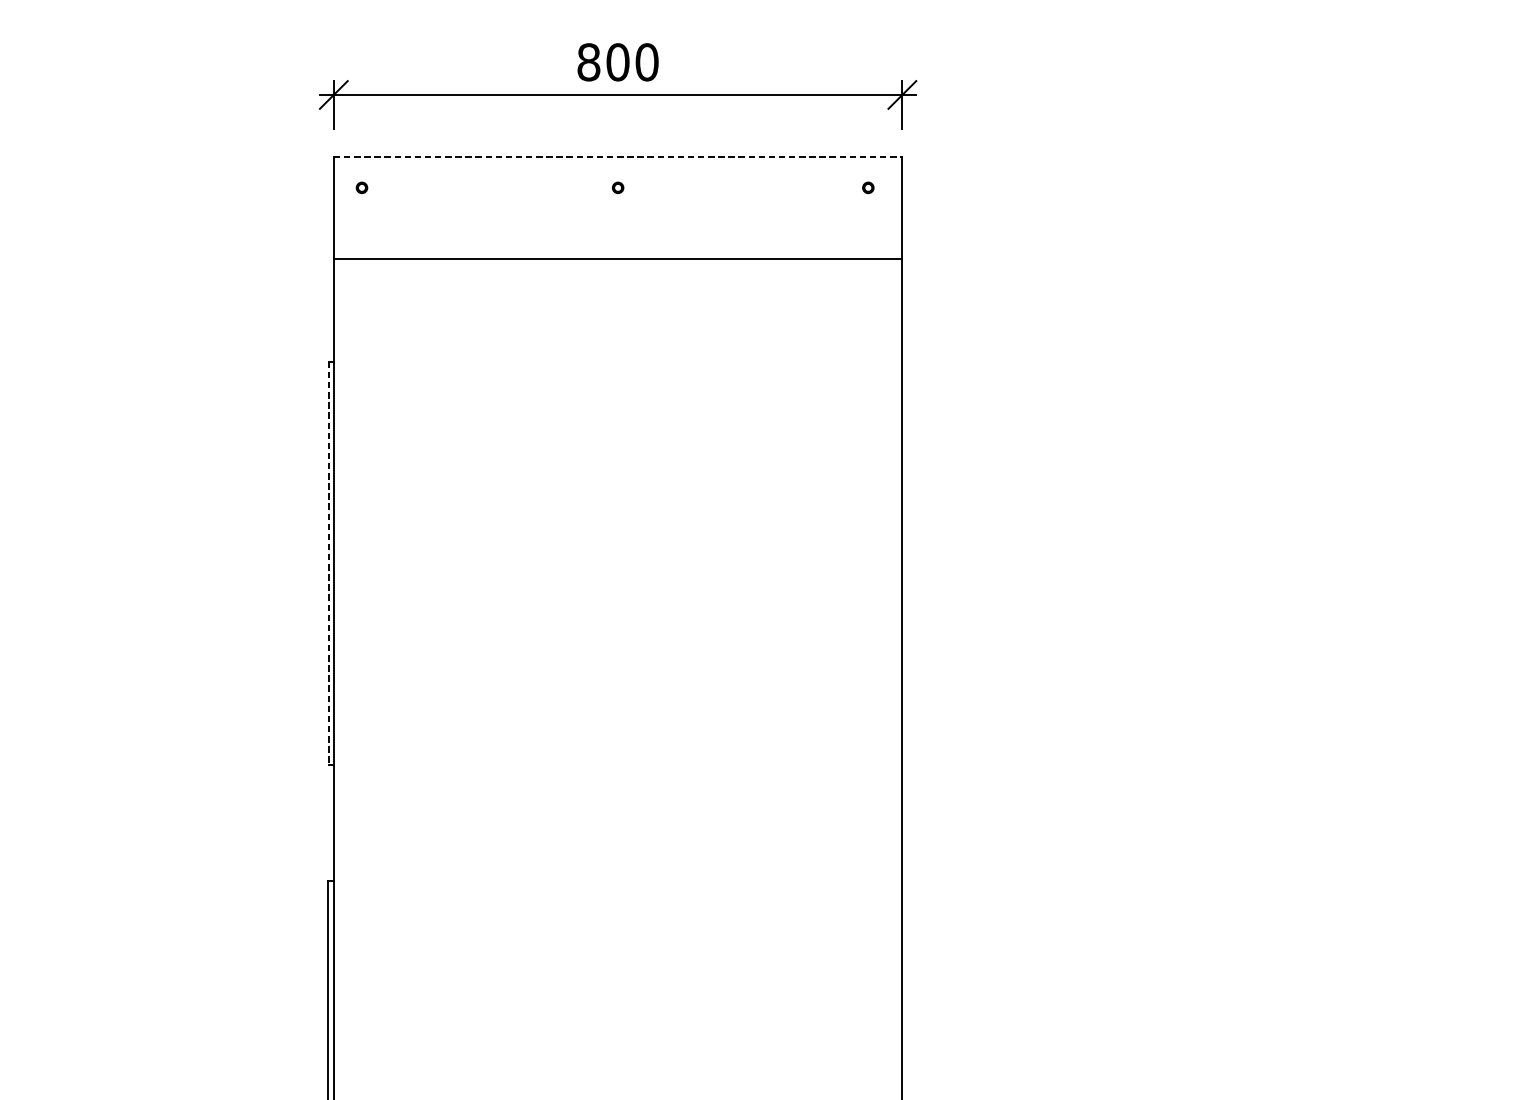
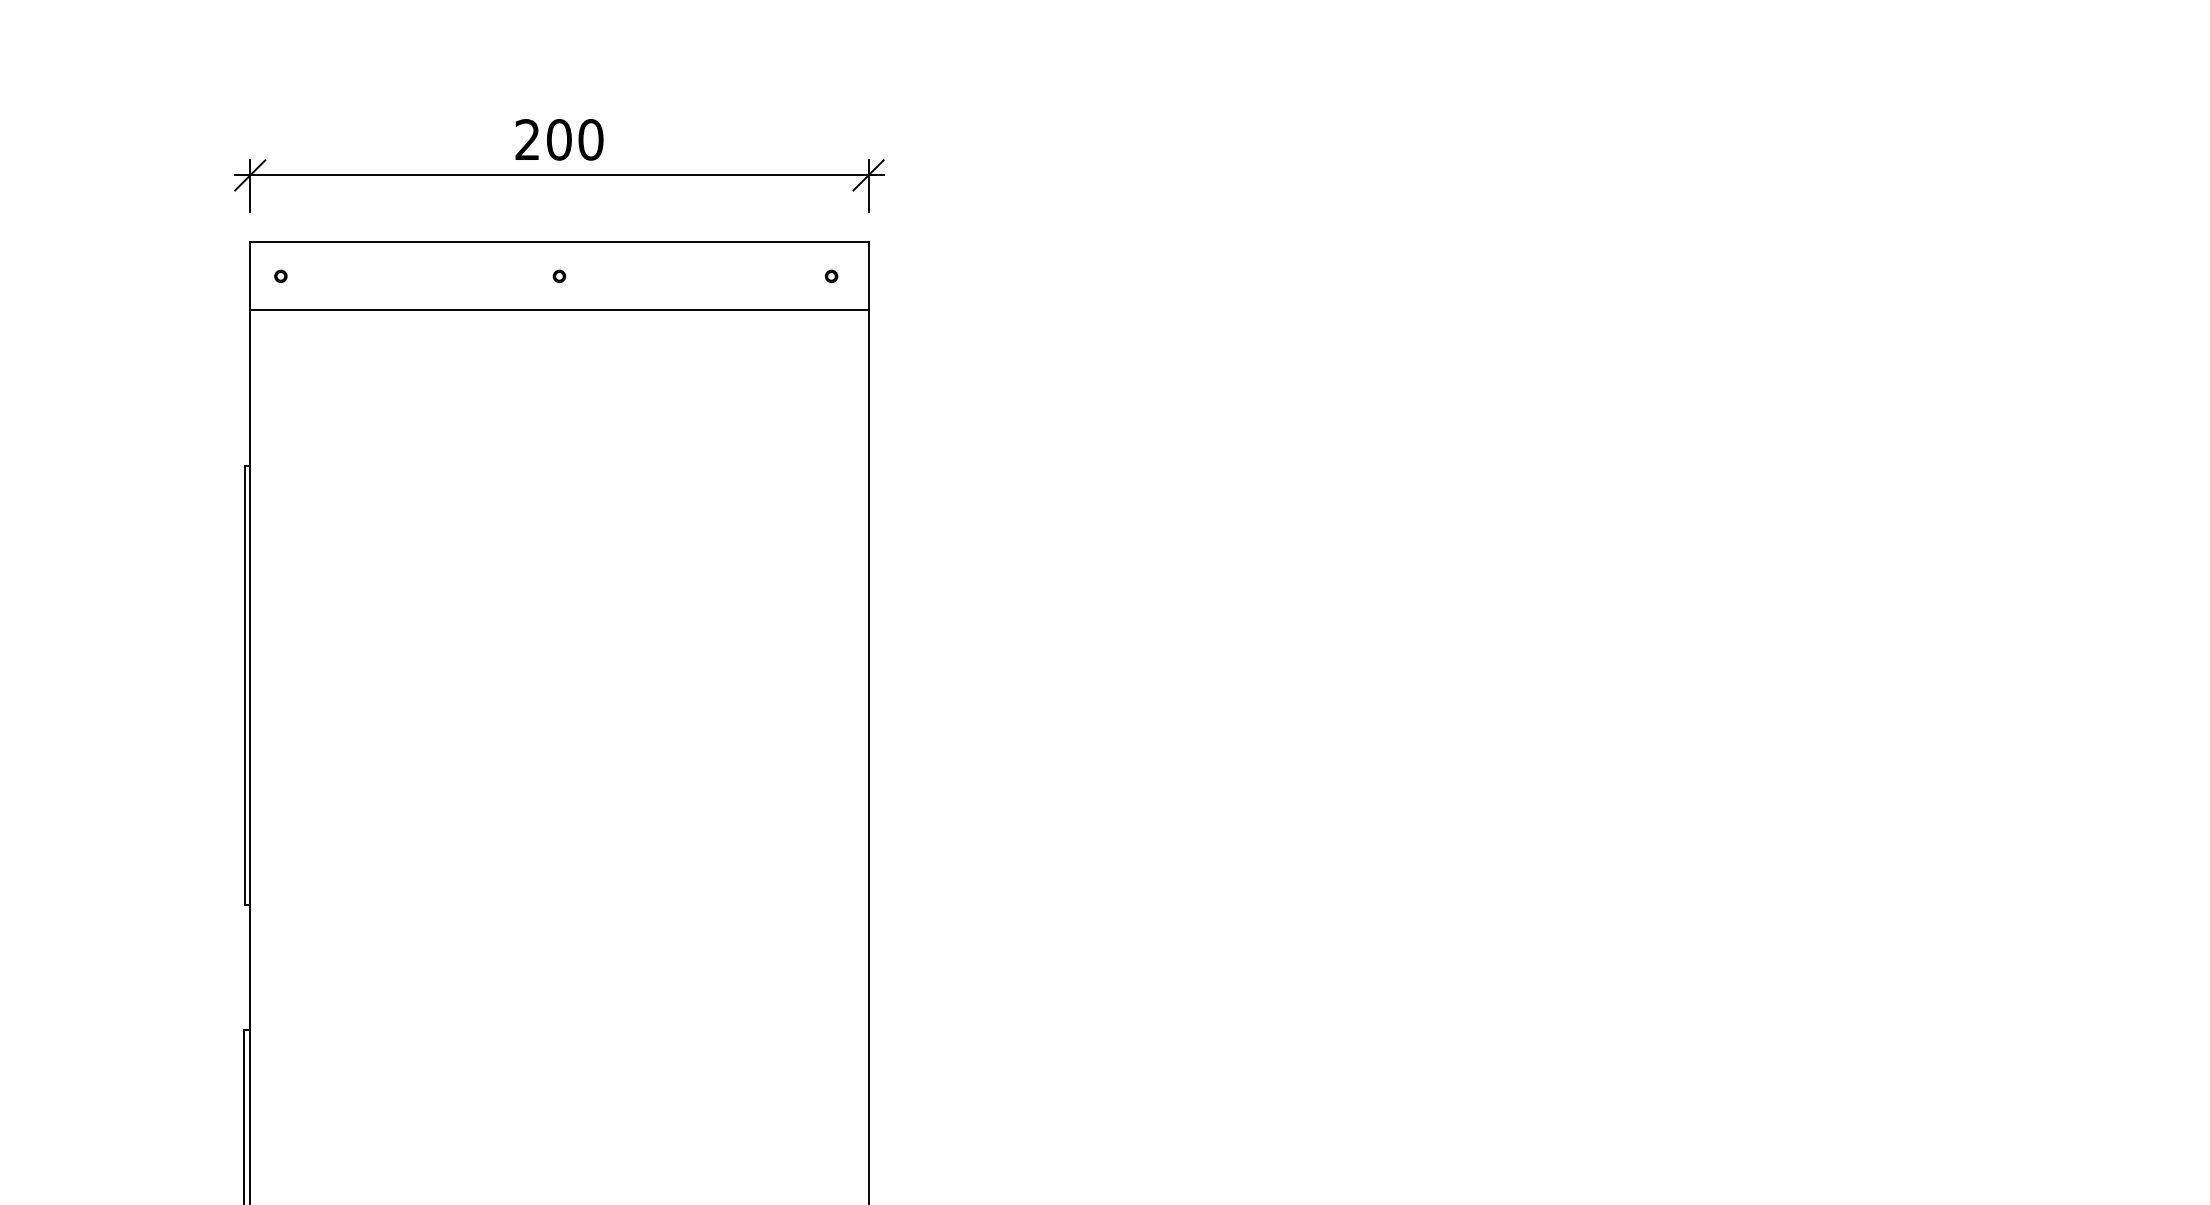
text: (588, 62) -> (527, 139), 800 -> 200
line: (618, 156) -> (559, 242), dashed -> solid
line: (618, 258) -> (559, 309), moved
line: (328, 564) -> (244, 685), dashed -> solid

